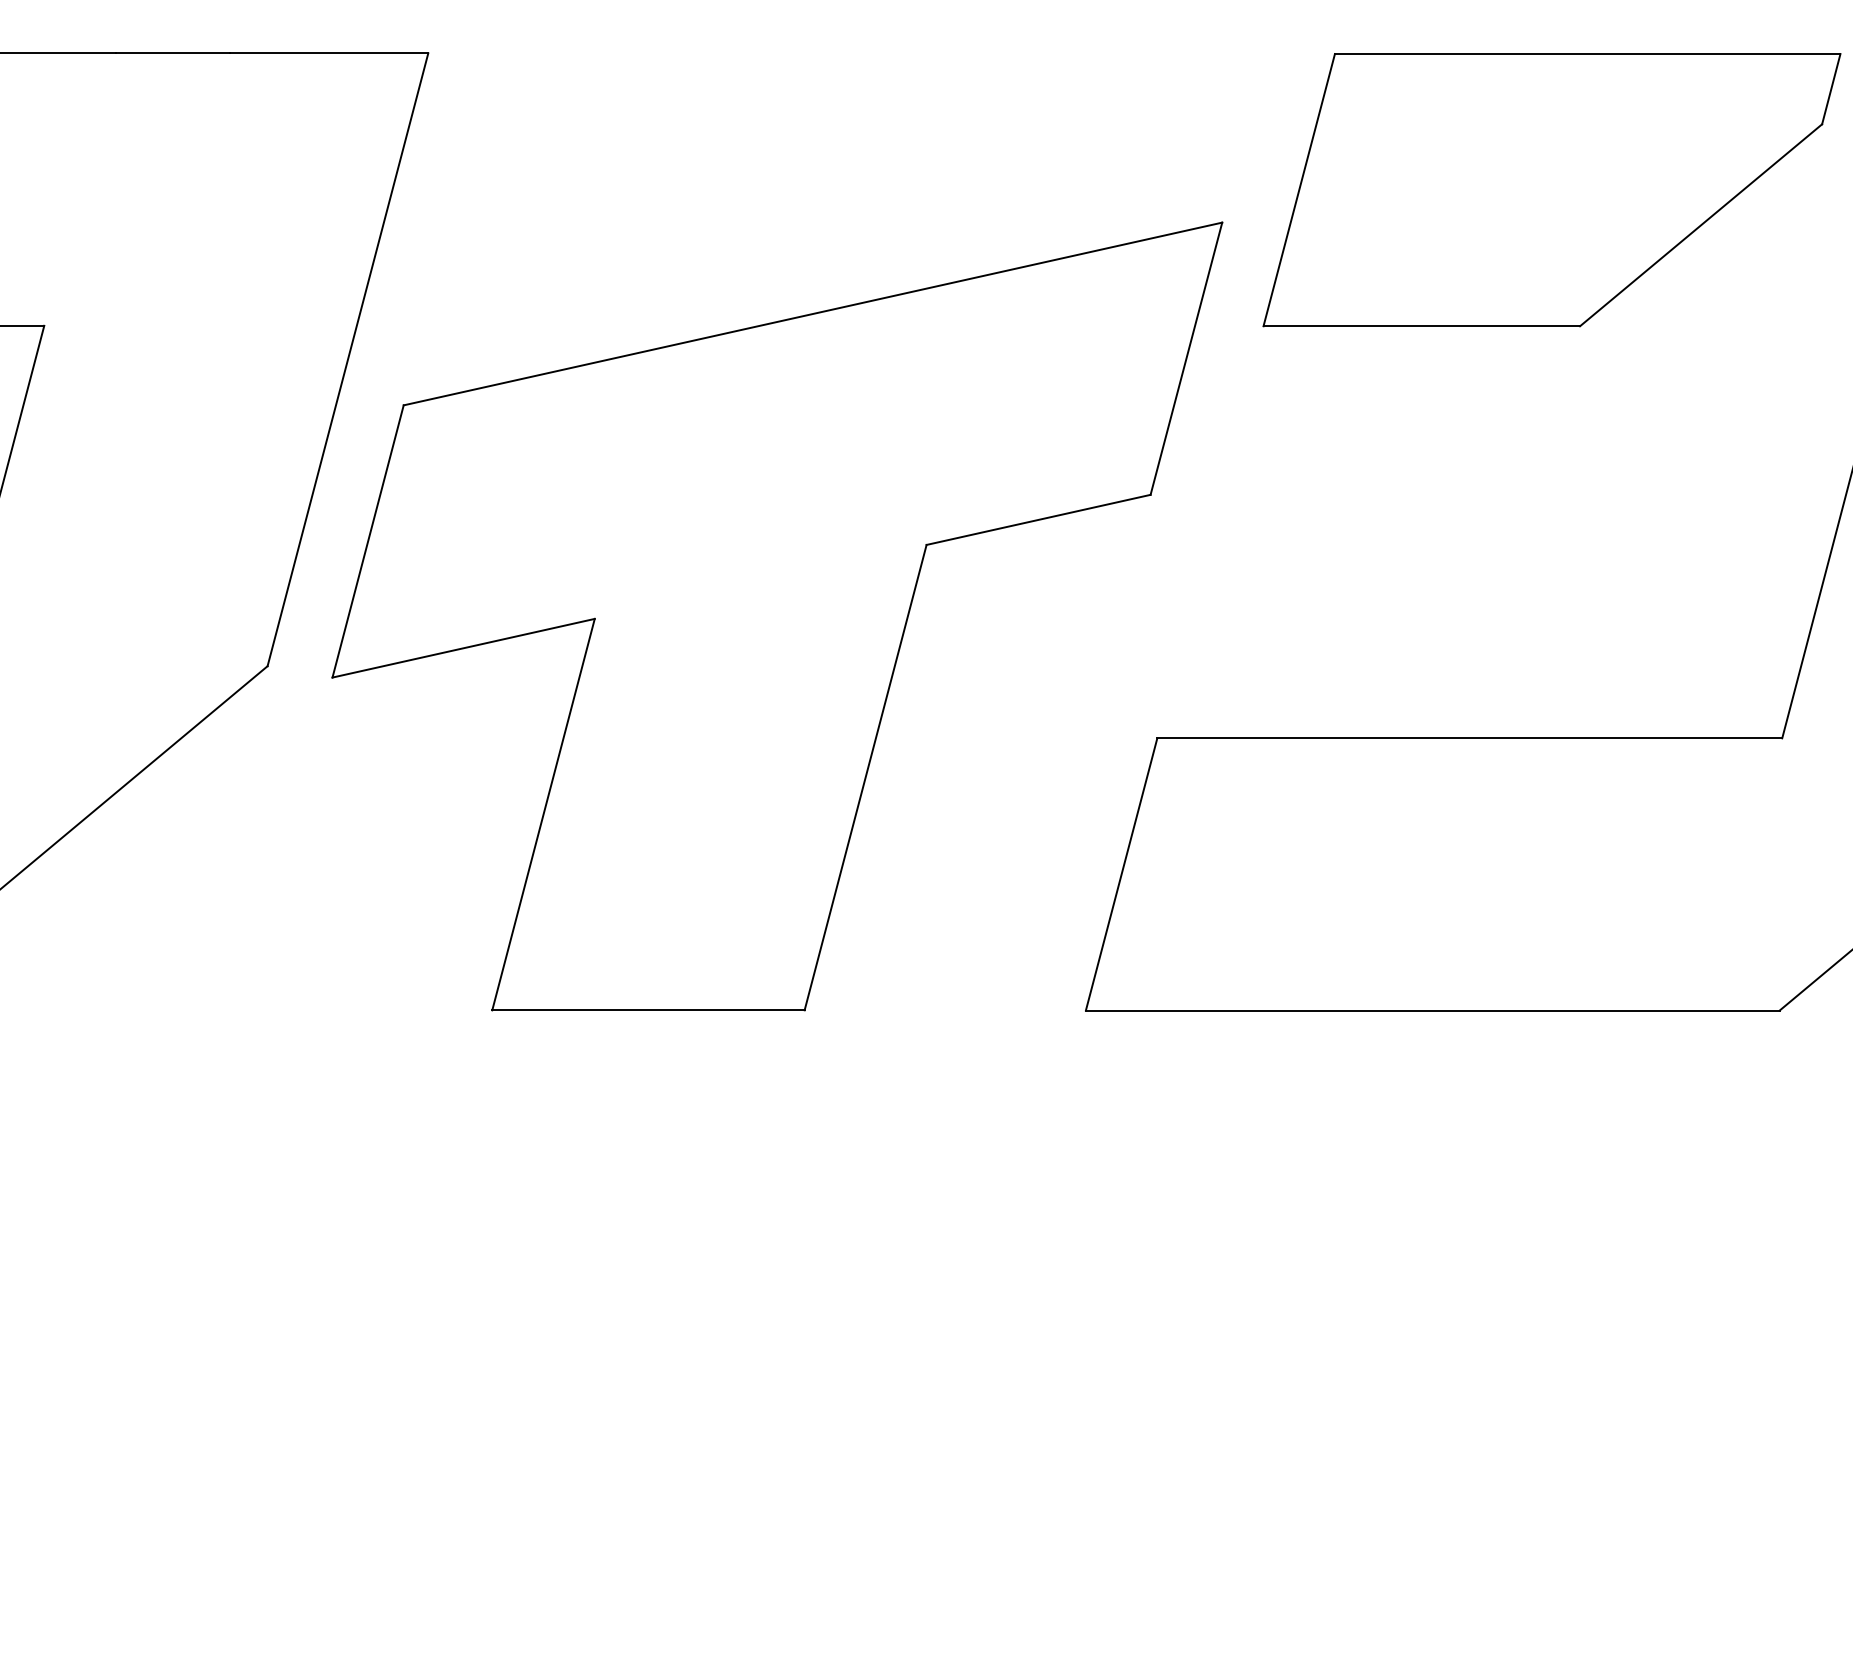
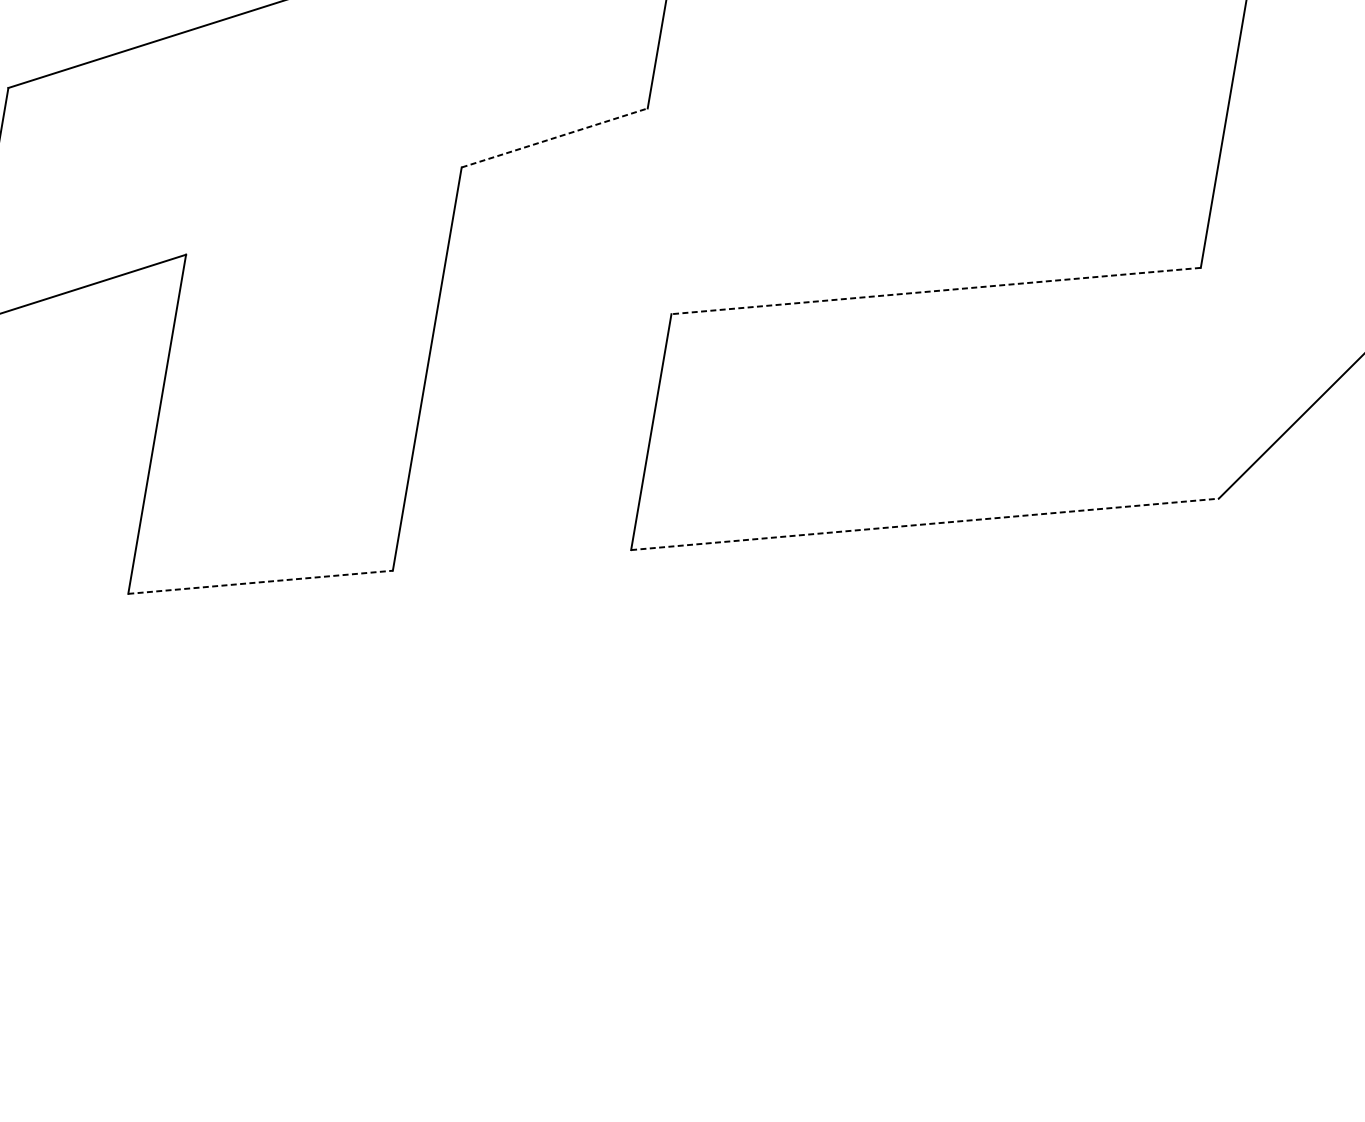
line: (1038, 519) -> (554, 137), solid -> dashed
line: (1469, 738) -> (935, 291), solid -> dashed
line: (648, 1010) -> (260, 582), solid -> dashed
line: (1432, 1010) -> (924, 524), solid -> dashed

